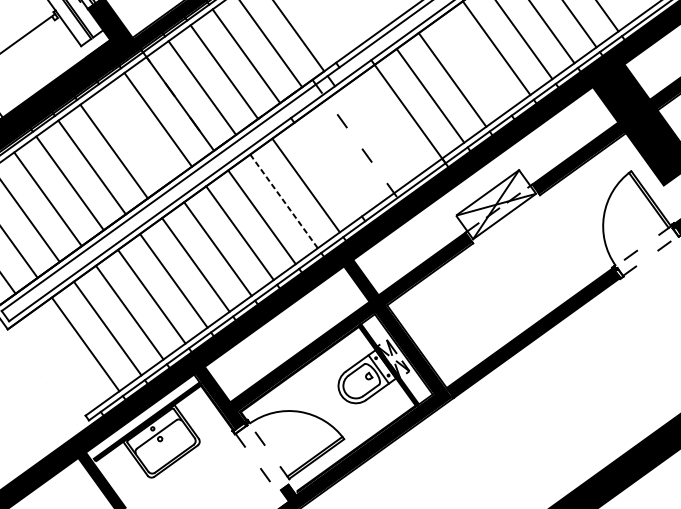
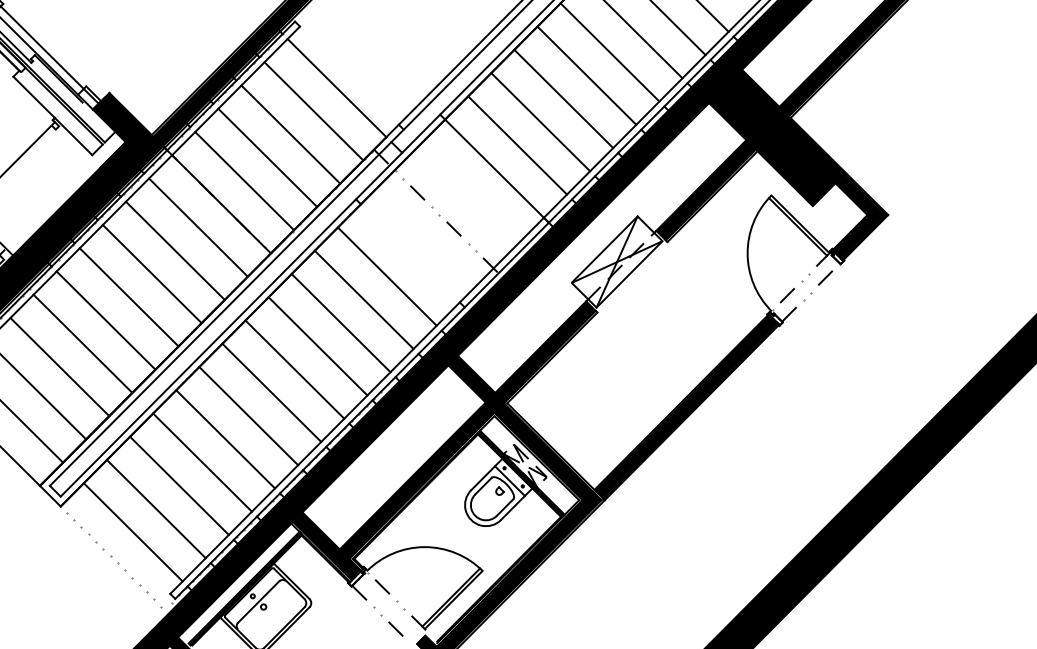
line: (474, 63) -> (563, 98), added
line: (135, 135) -> (174, 250), added
line: (284, 201) -> (364, 299), dashed -> solid
line: (62, 360) -> (132, 532), added

